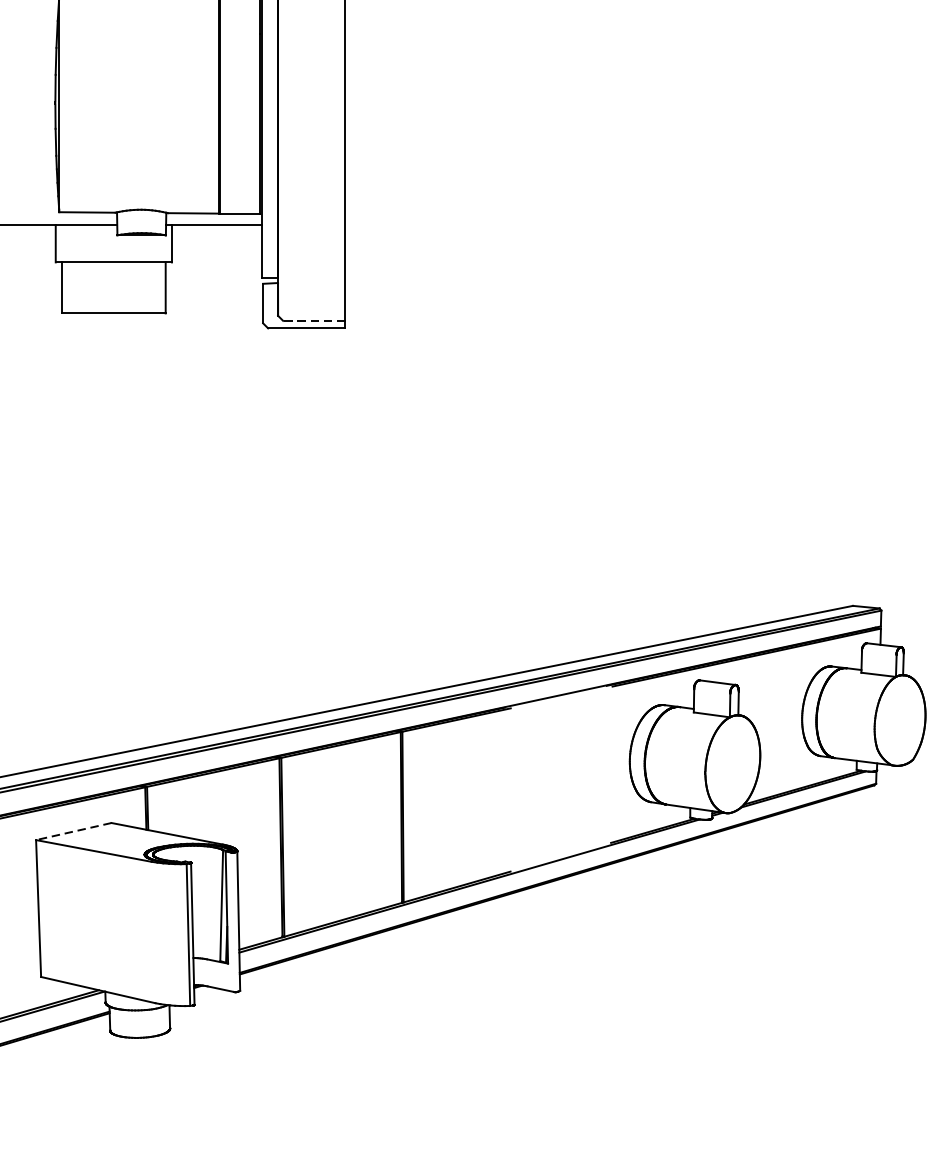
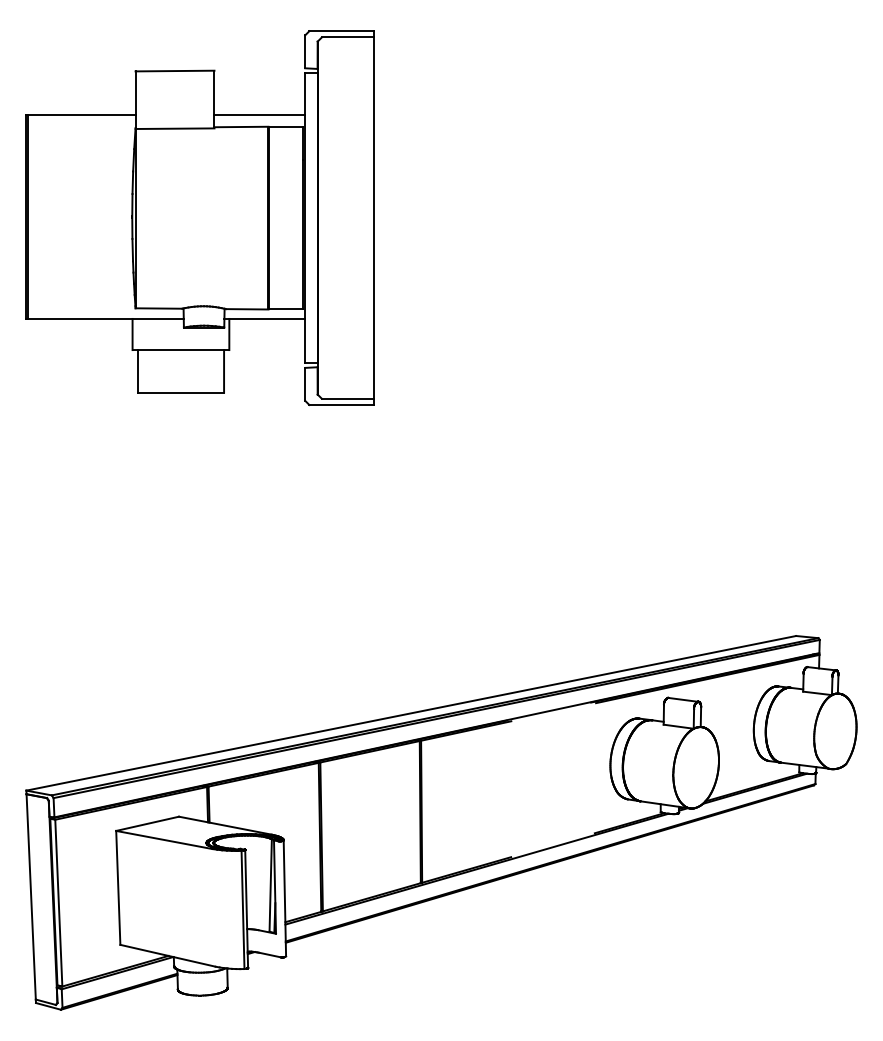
line: (313, 320) -> (347, 398), dashed -> solid
line: (73, 831) -> (147, 823), dashed -> solid

